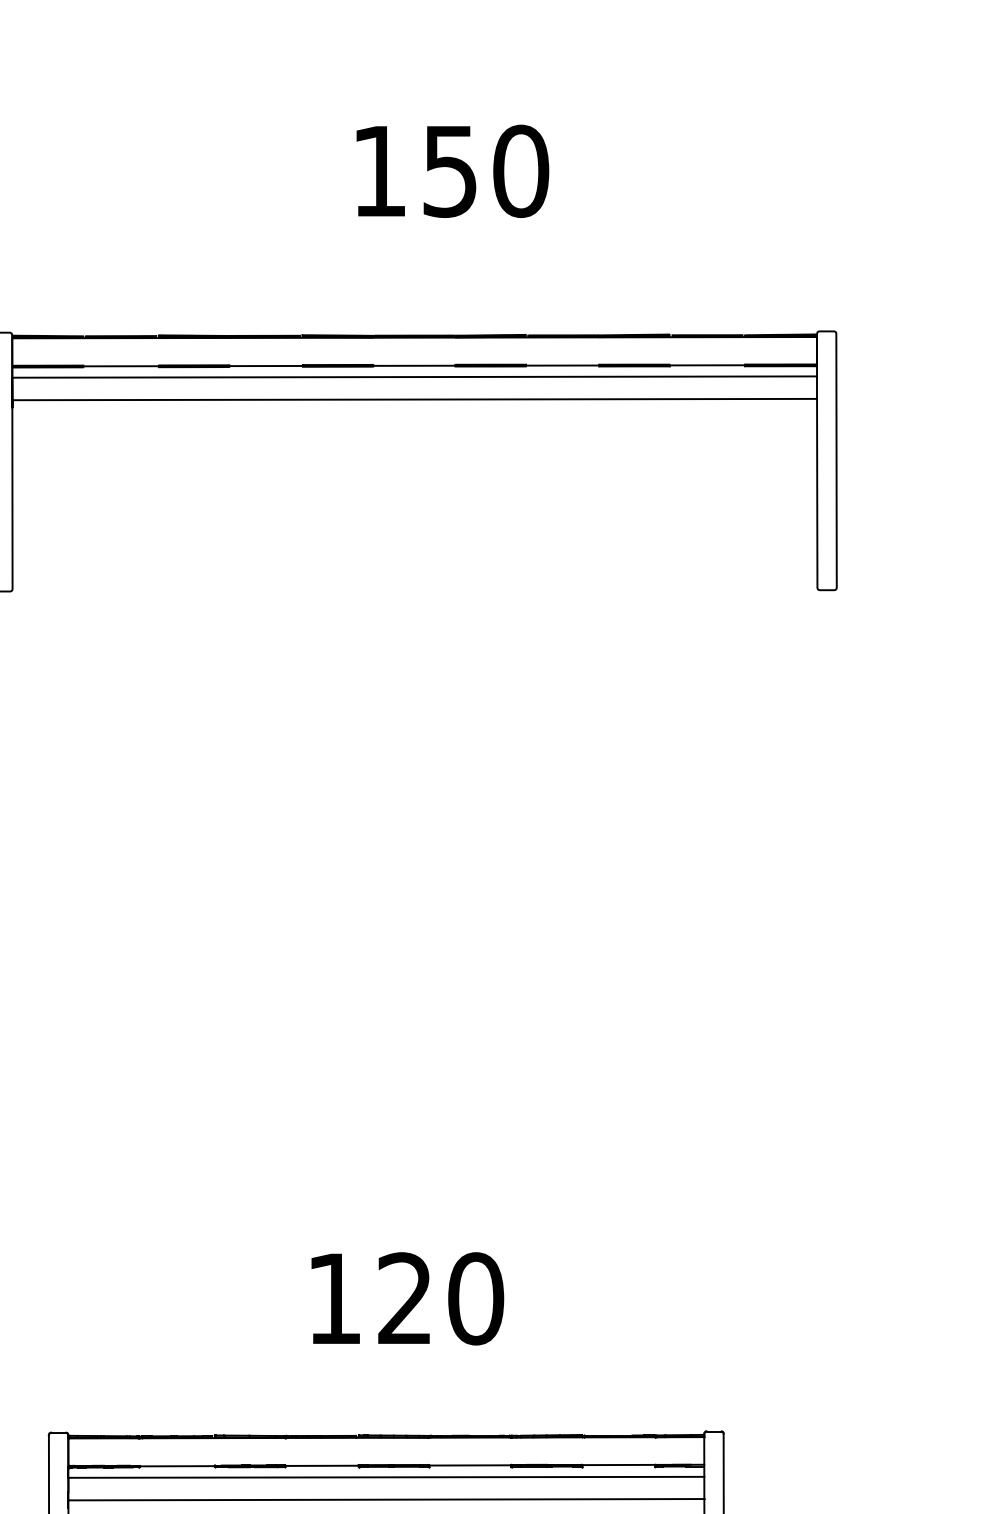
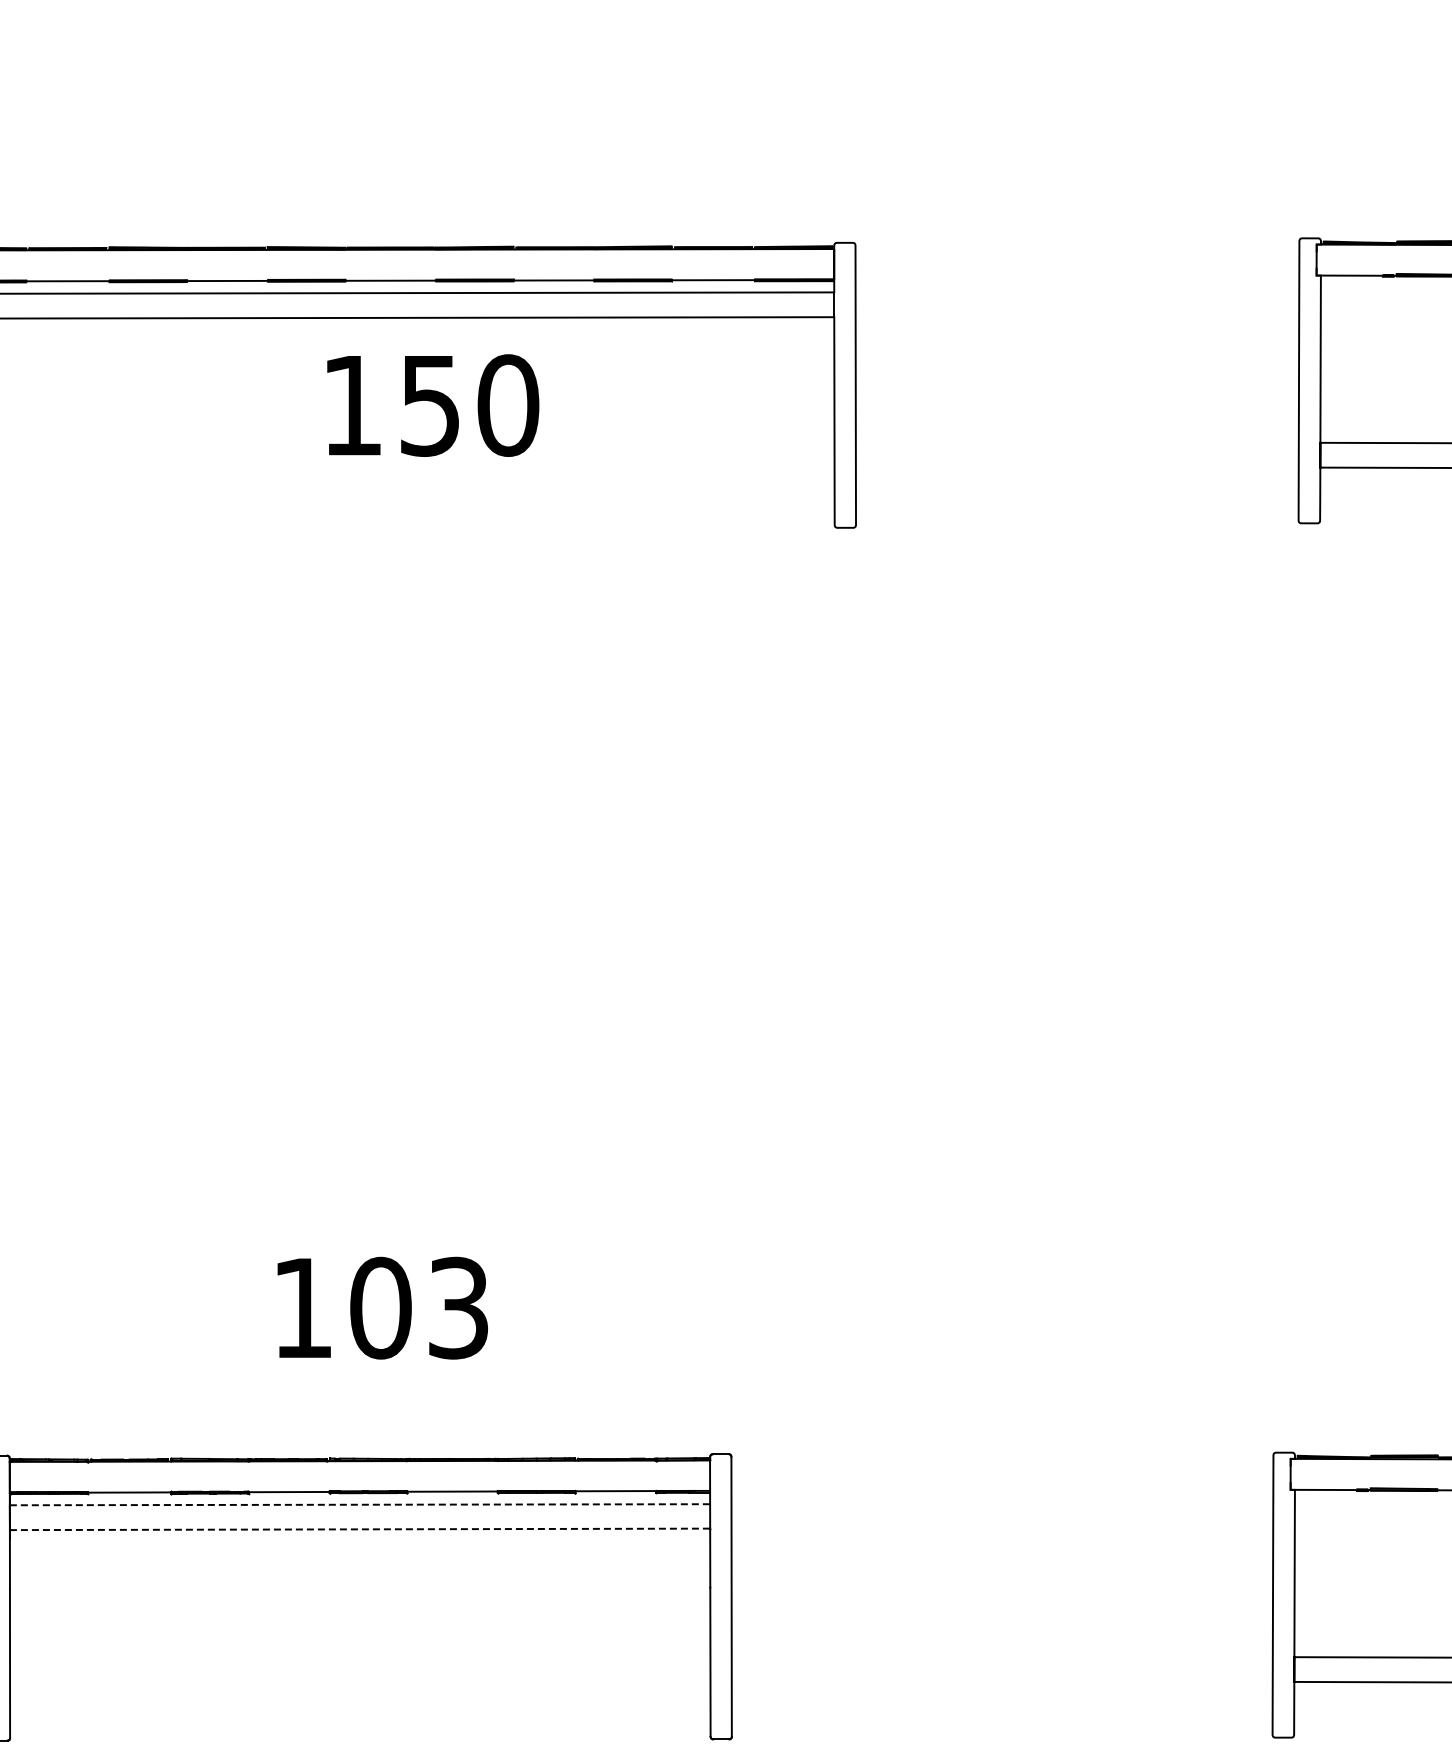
text: (453, 171) -> (433, 405), moved
text: (440, 1298) -> (419, 1307), 120 -> 103
line: (386, 1477) -> (360, 1504), solid -> dashed
line: (386, 1499) -> (360, 1529), solid -> dashed

